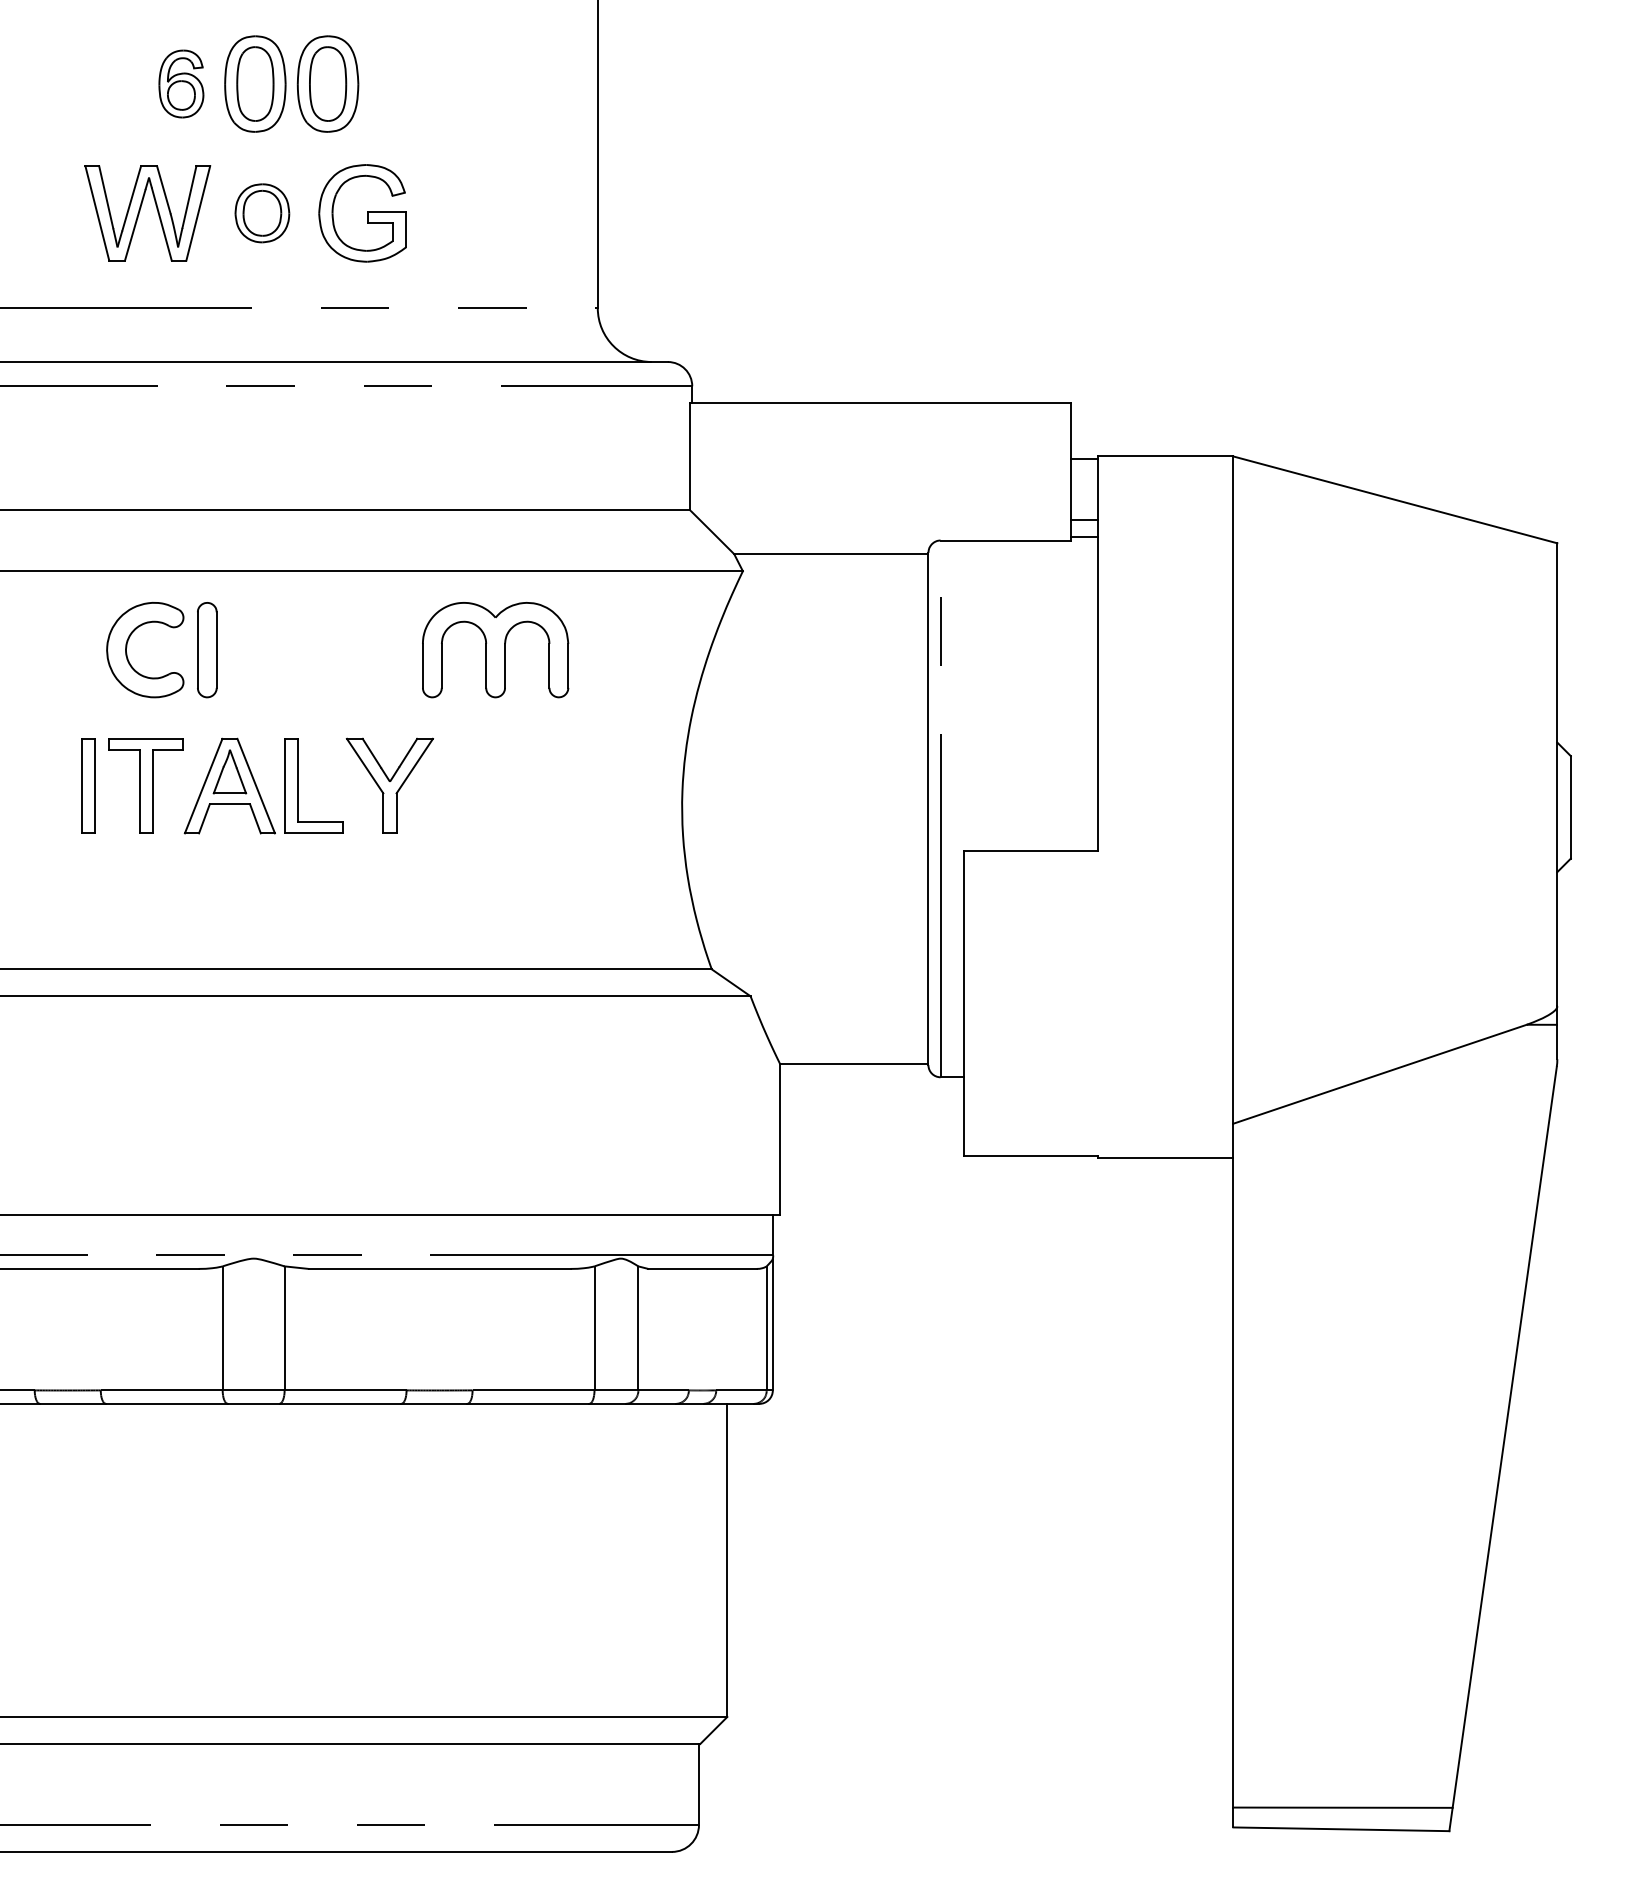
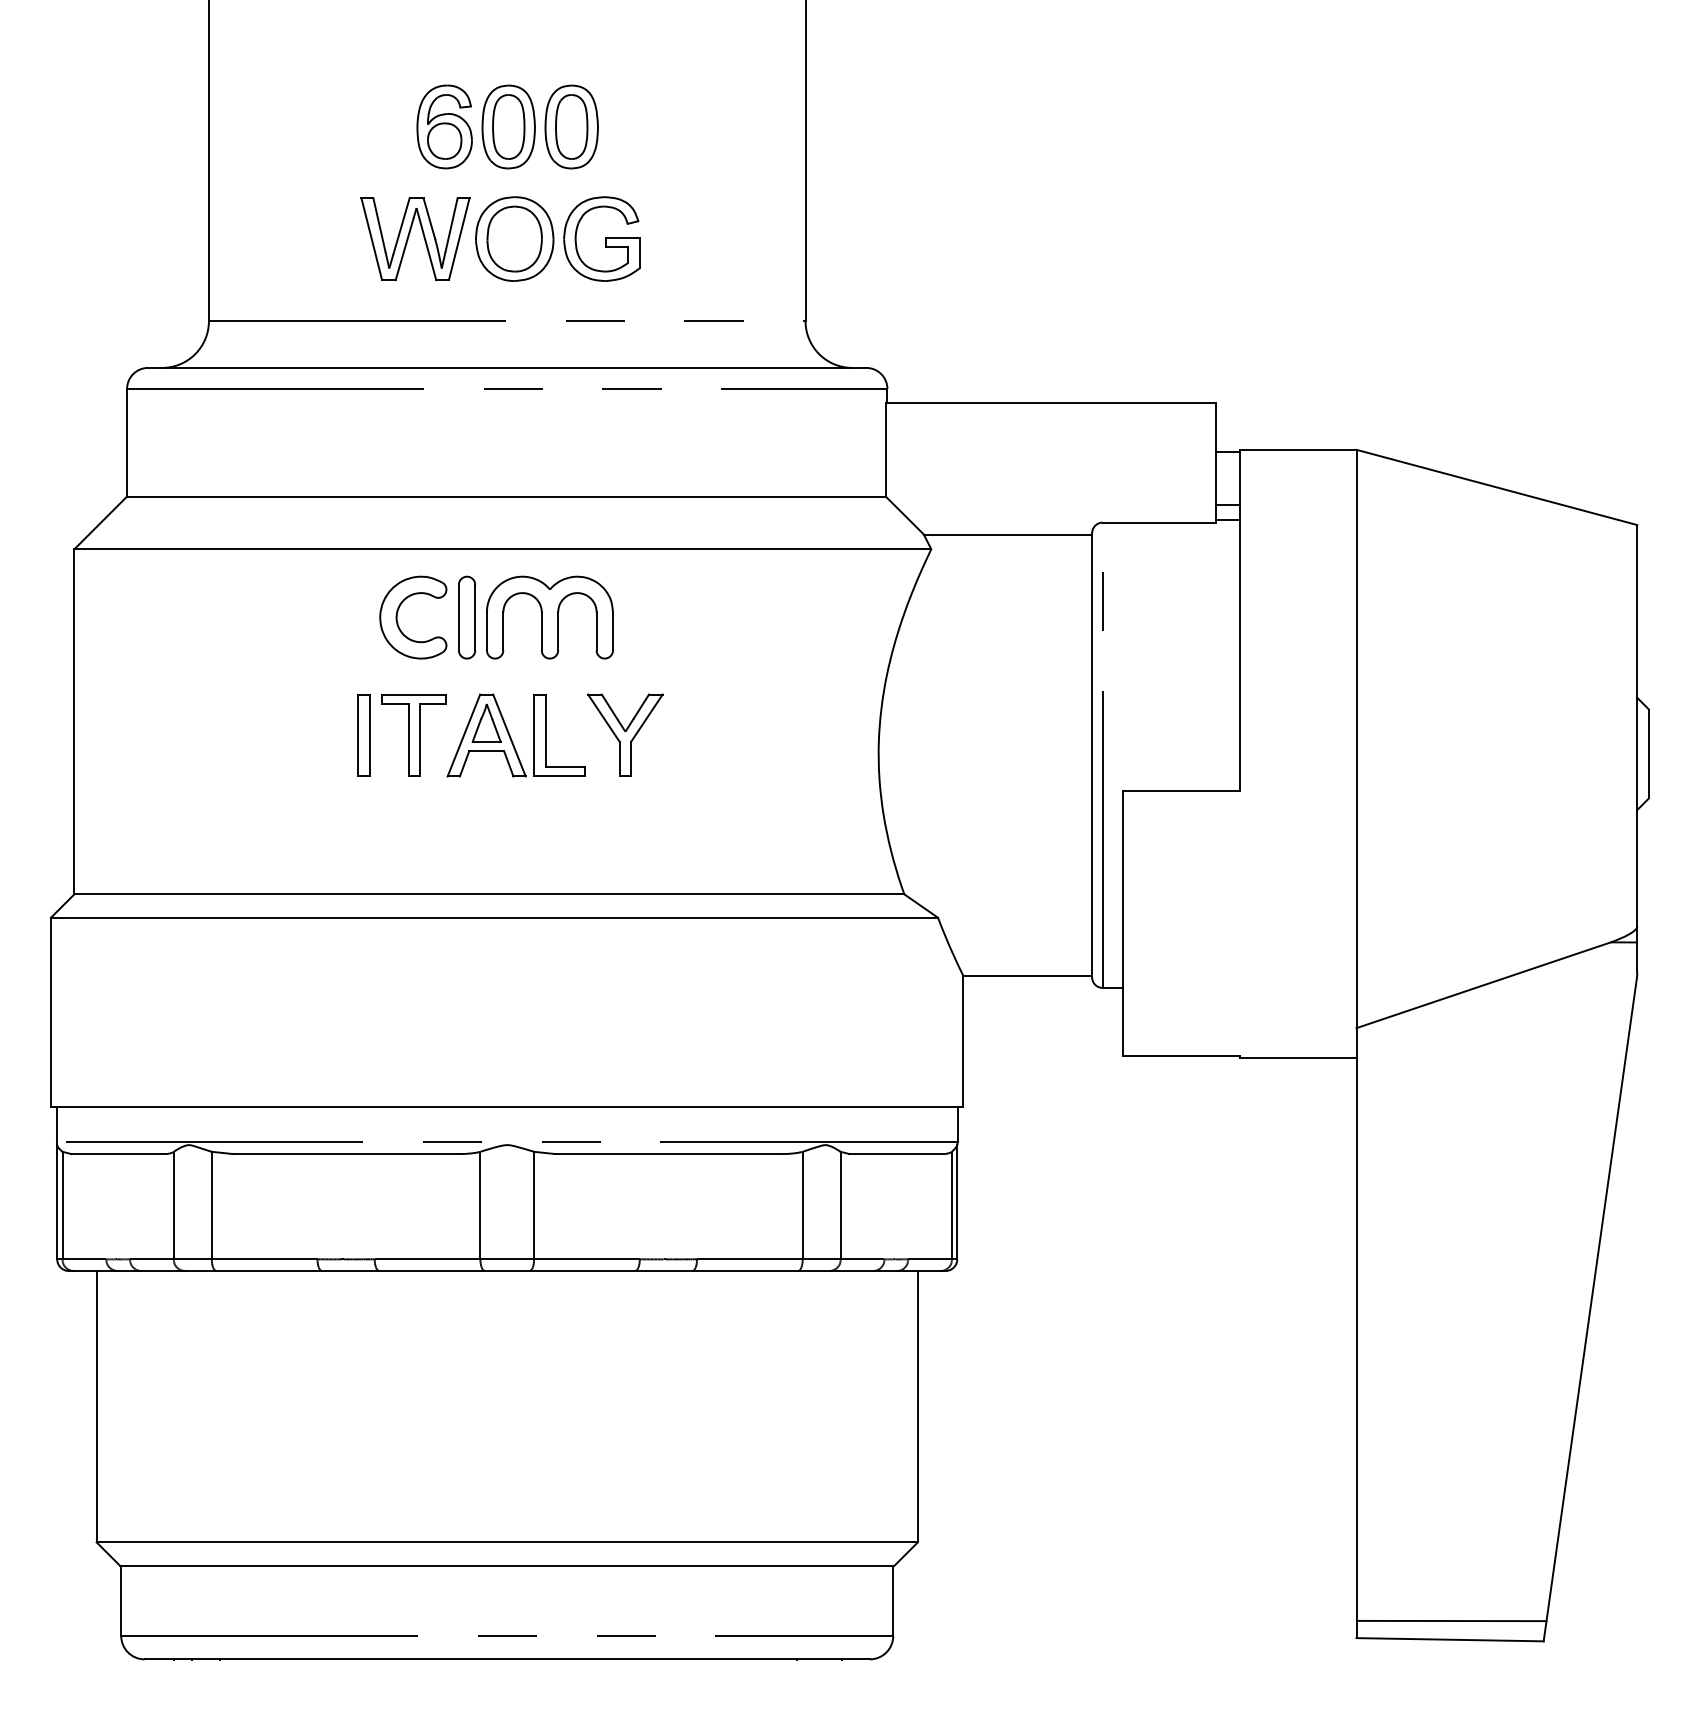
part: (181, 83) -> (444, 126), size x1.43
part: (262, 212) -> (514, 238), size x1.67
part: (495, 649) -> (549, 617), moved

